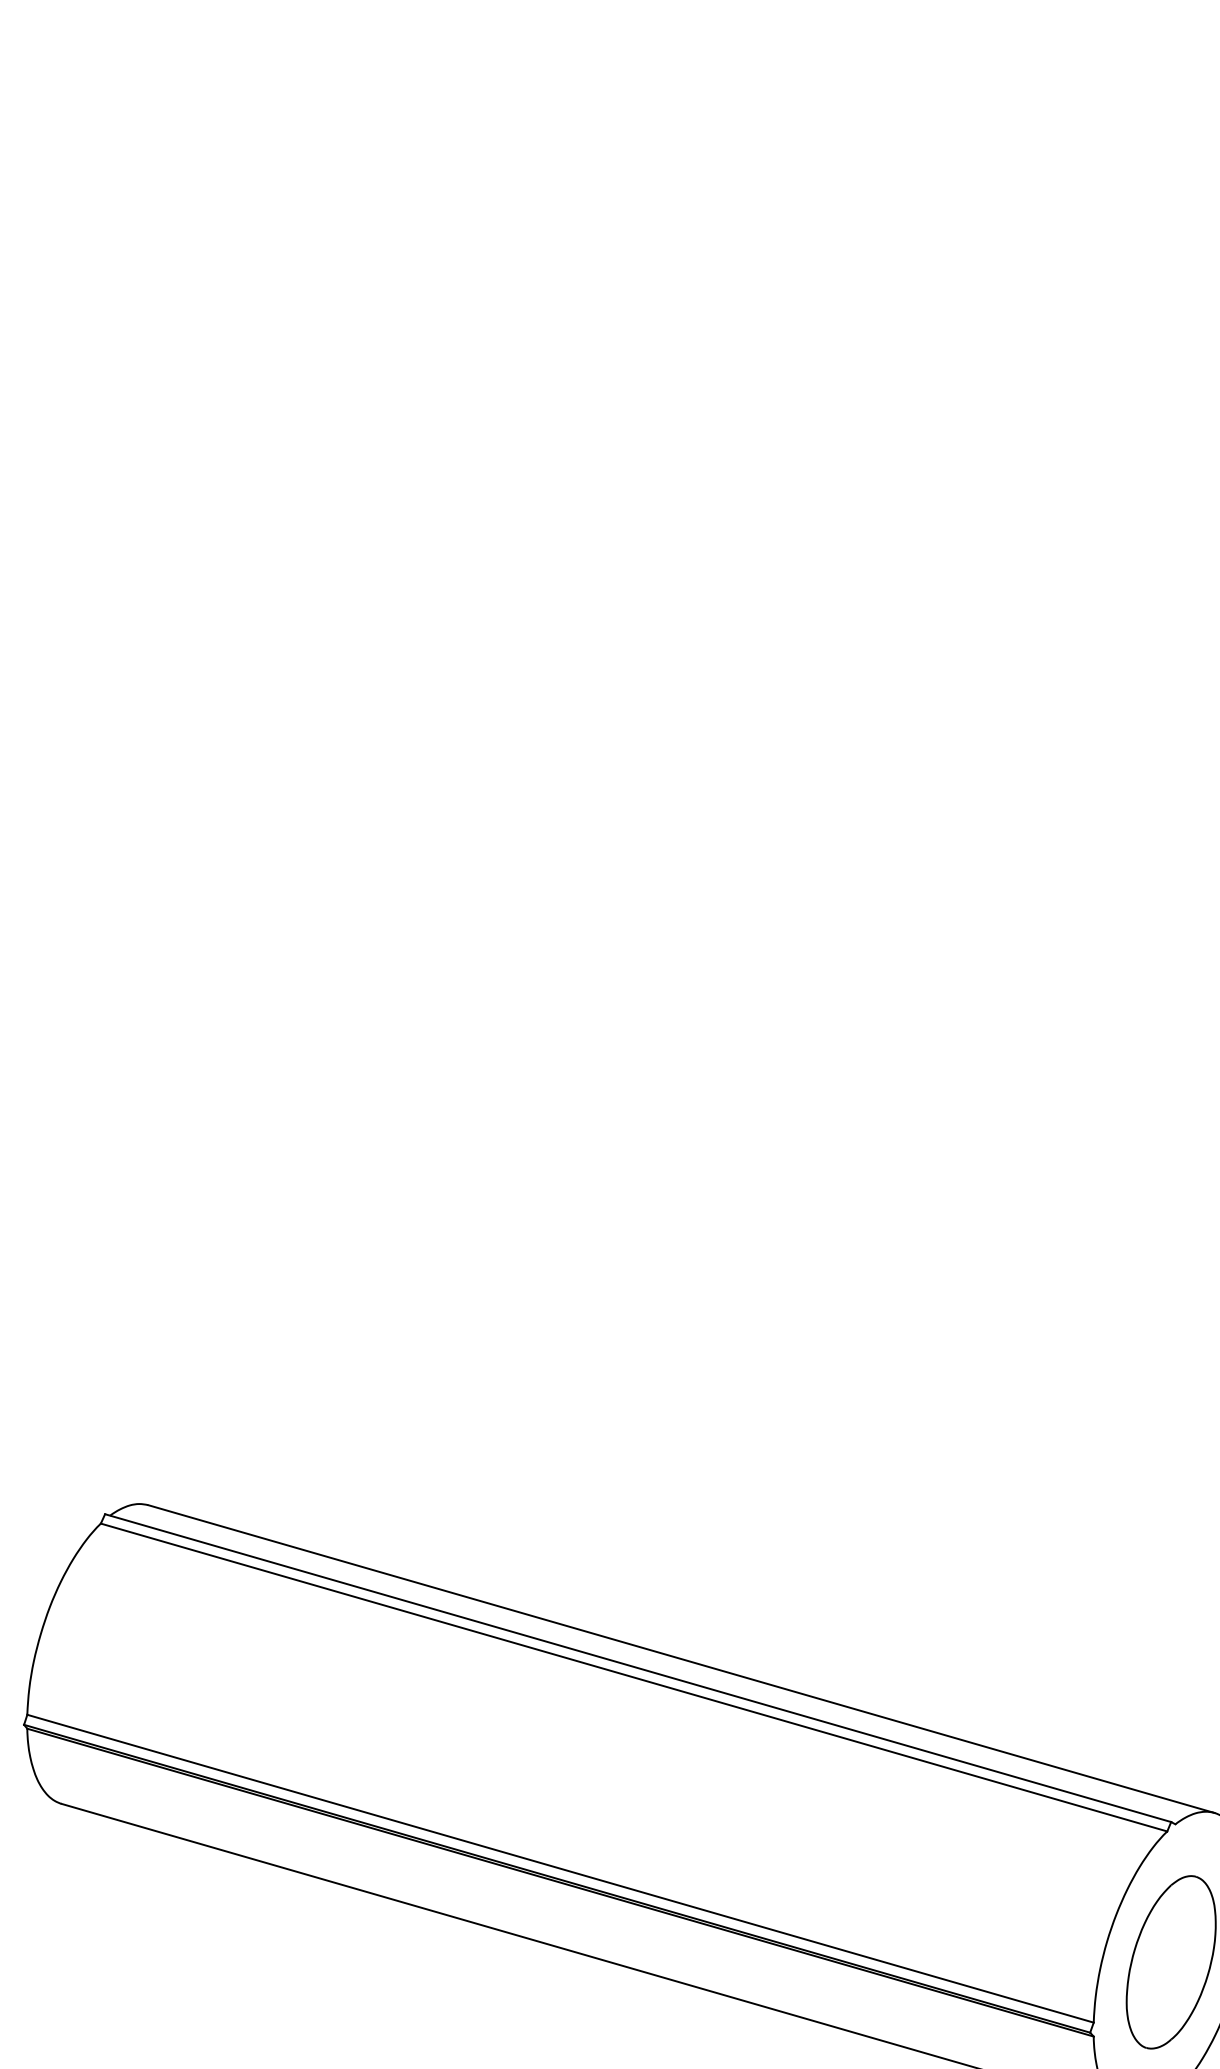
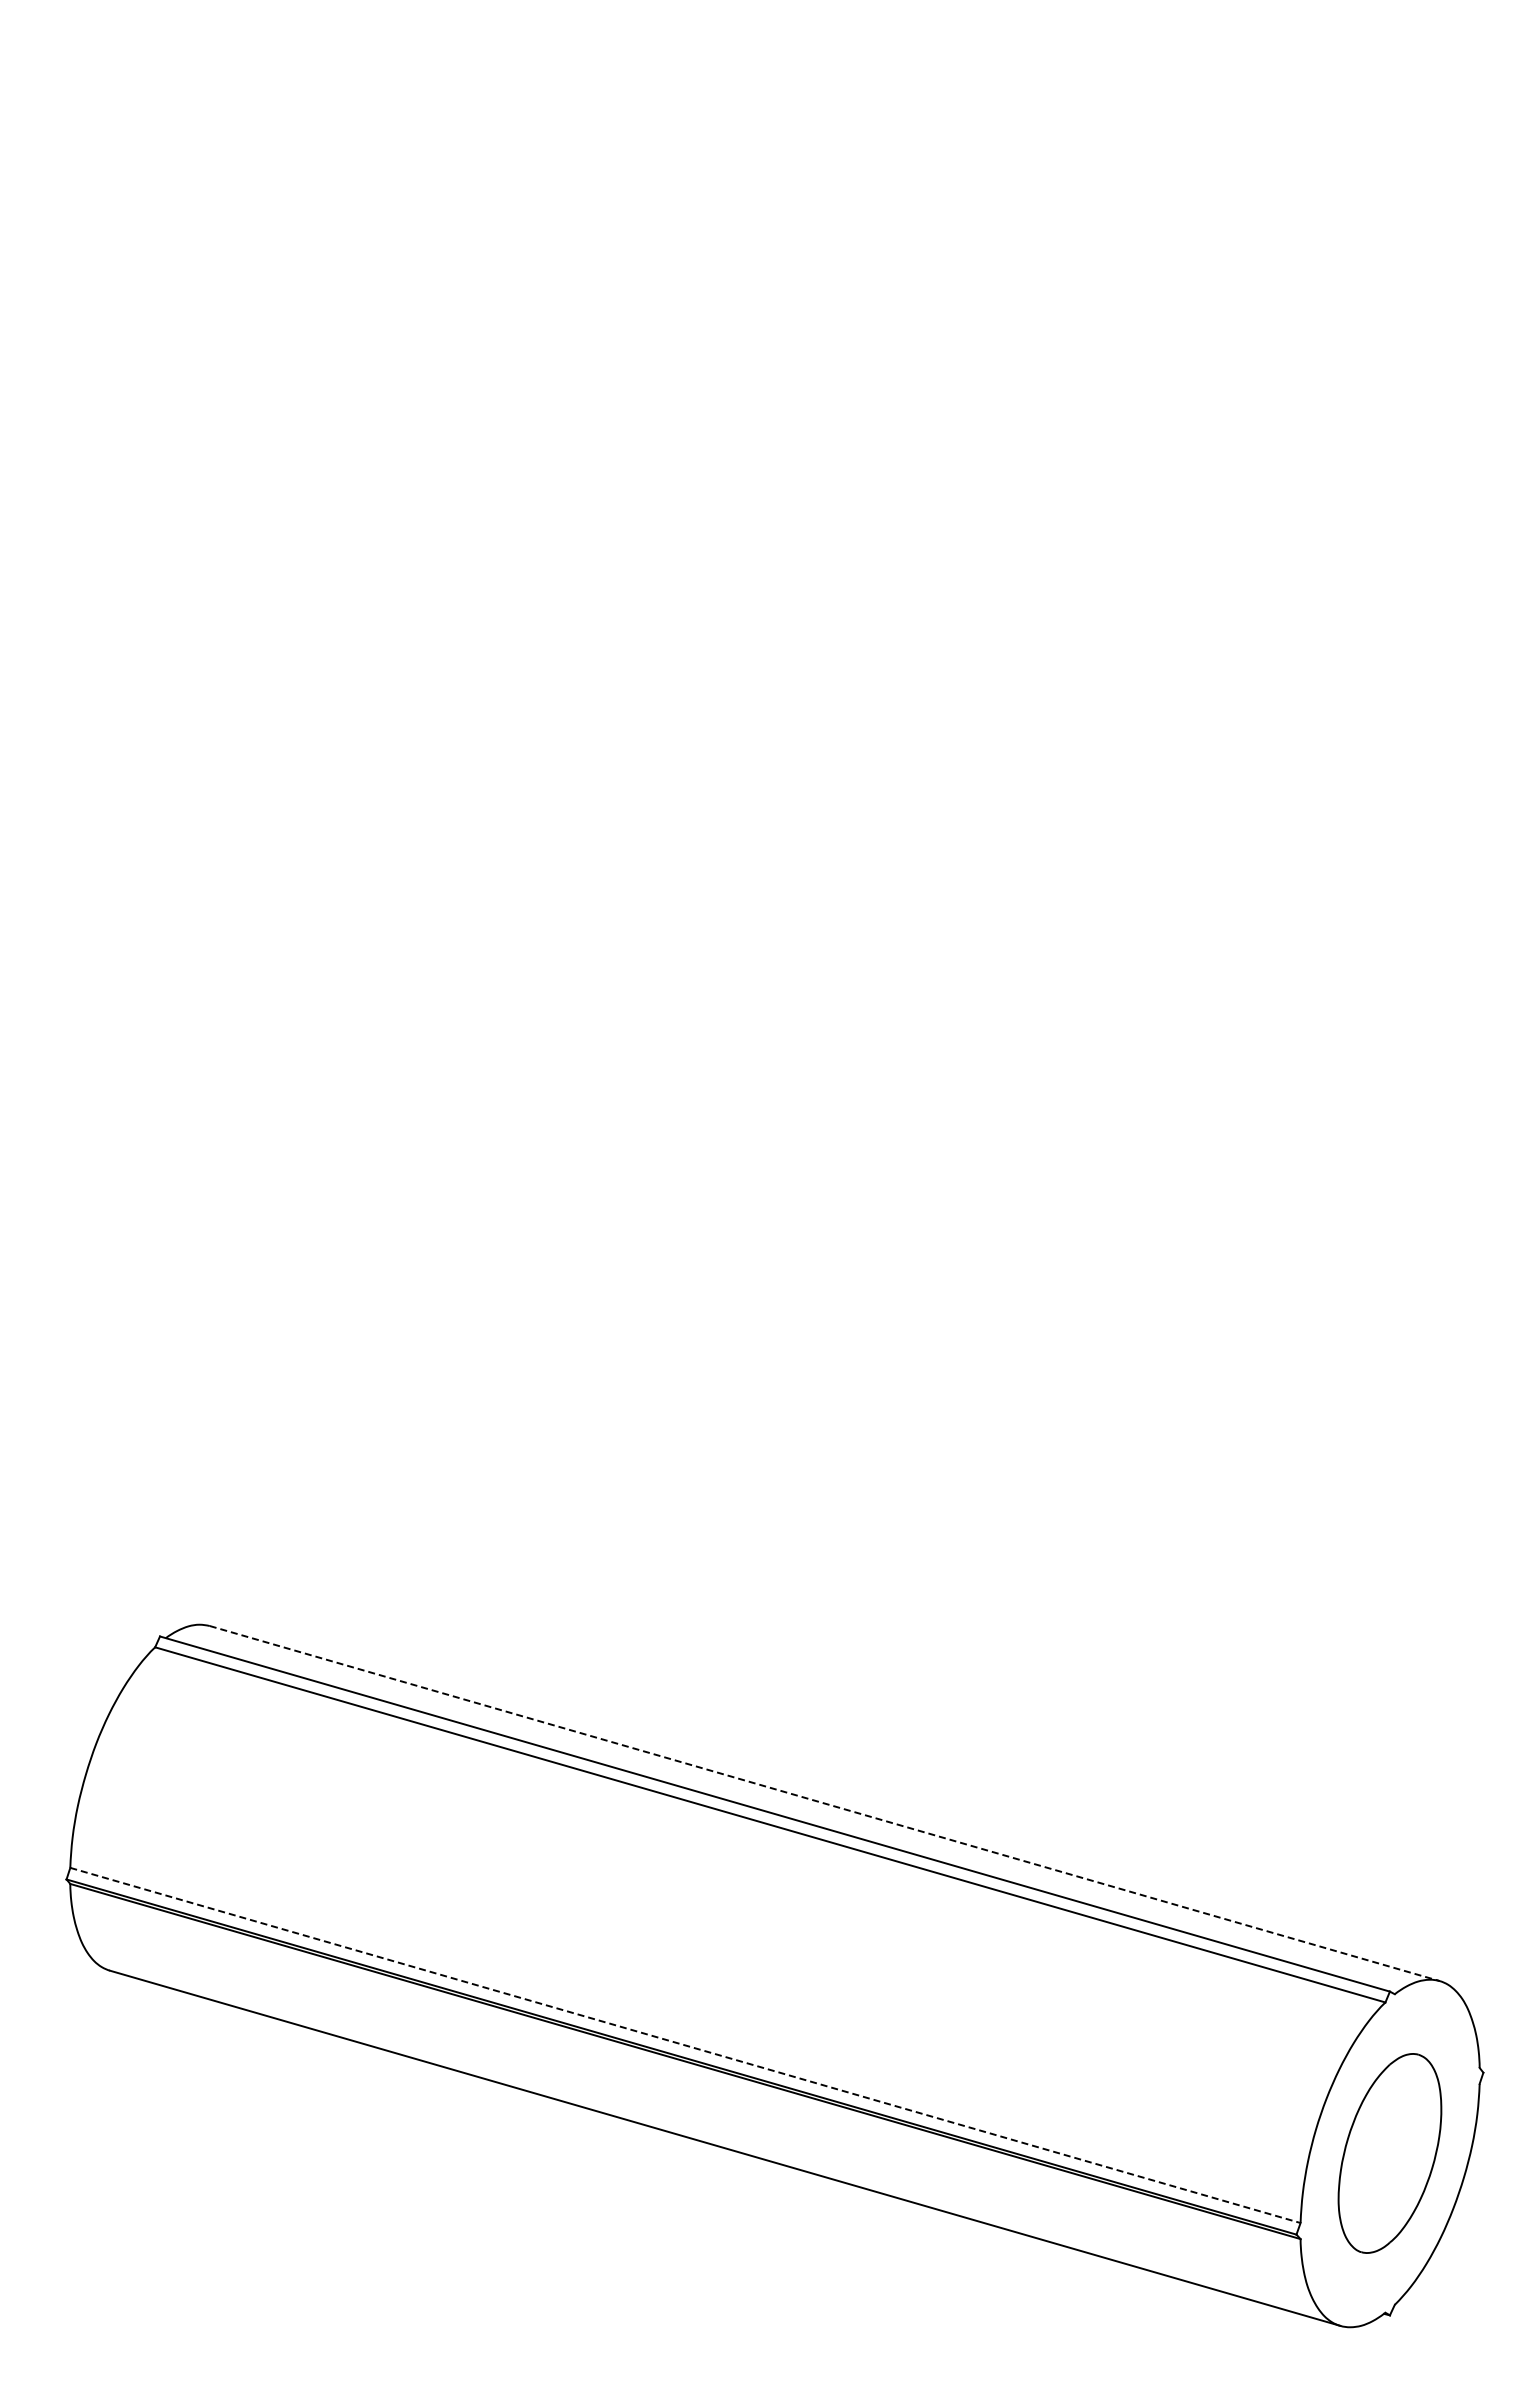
line: (681, 1658) -> (825, 1803), solid -> dashed
line: (560, 1868) -> (685, 2045), solid -> dashed

